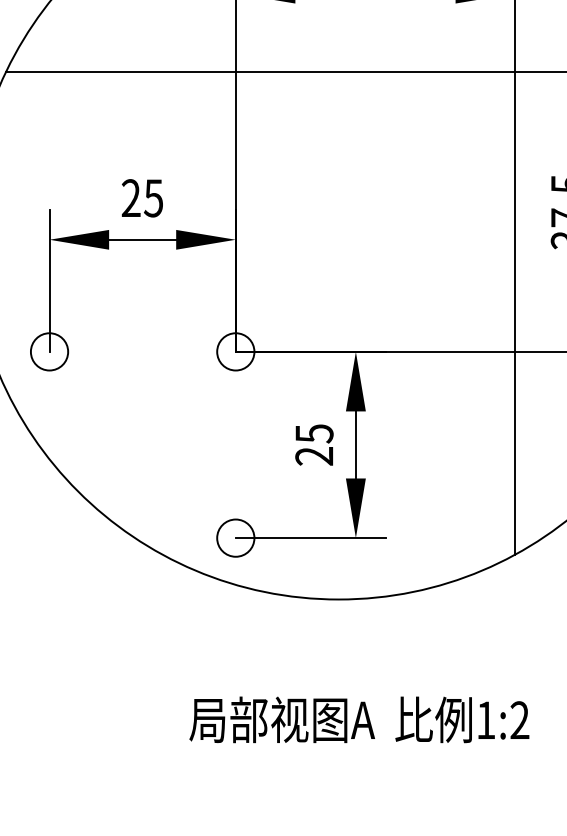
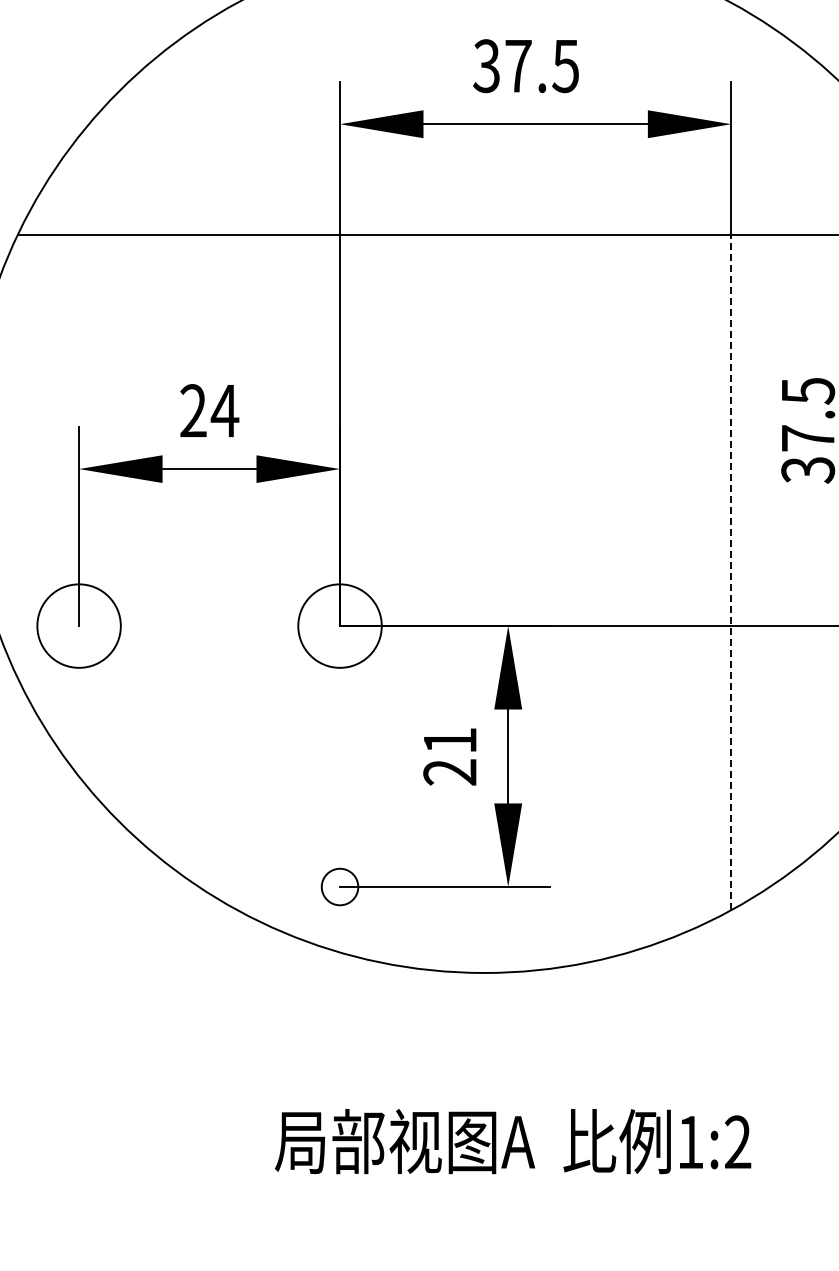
text: (153, 198) -> (224, 411), 25 -> 24
line: (515, 313) -> (731, 572), solid -> dashed
circle: (49, 352) -> (79, 626), size x1.6
circle: (235, 352) -> (339, 626), size x1.6
text: (314, 433) -> (450, 740), 25 -> 21
circle: (235, 537) -> (339, 886), size x0.7

